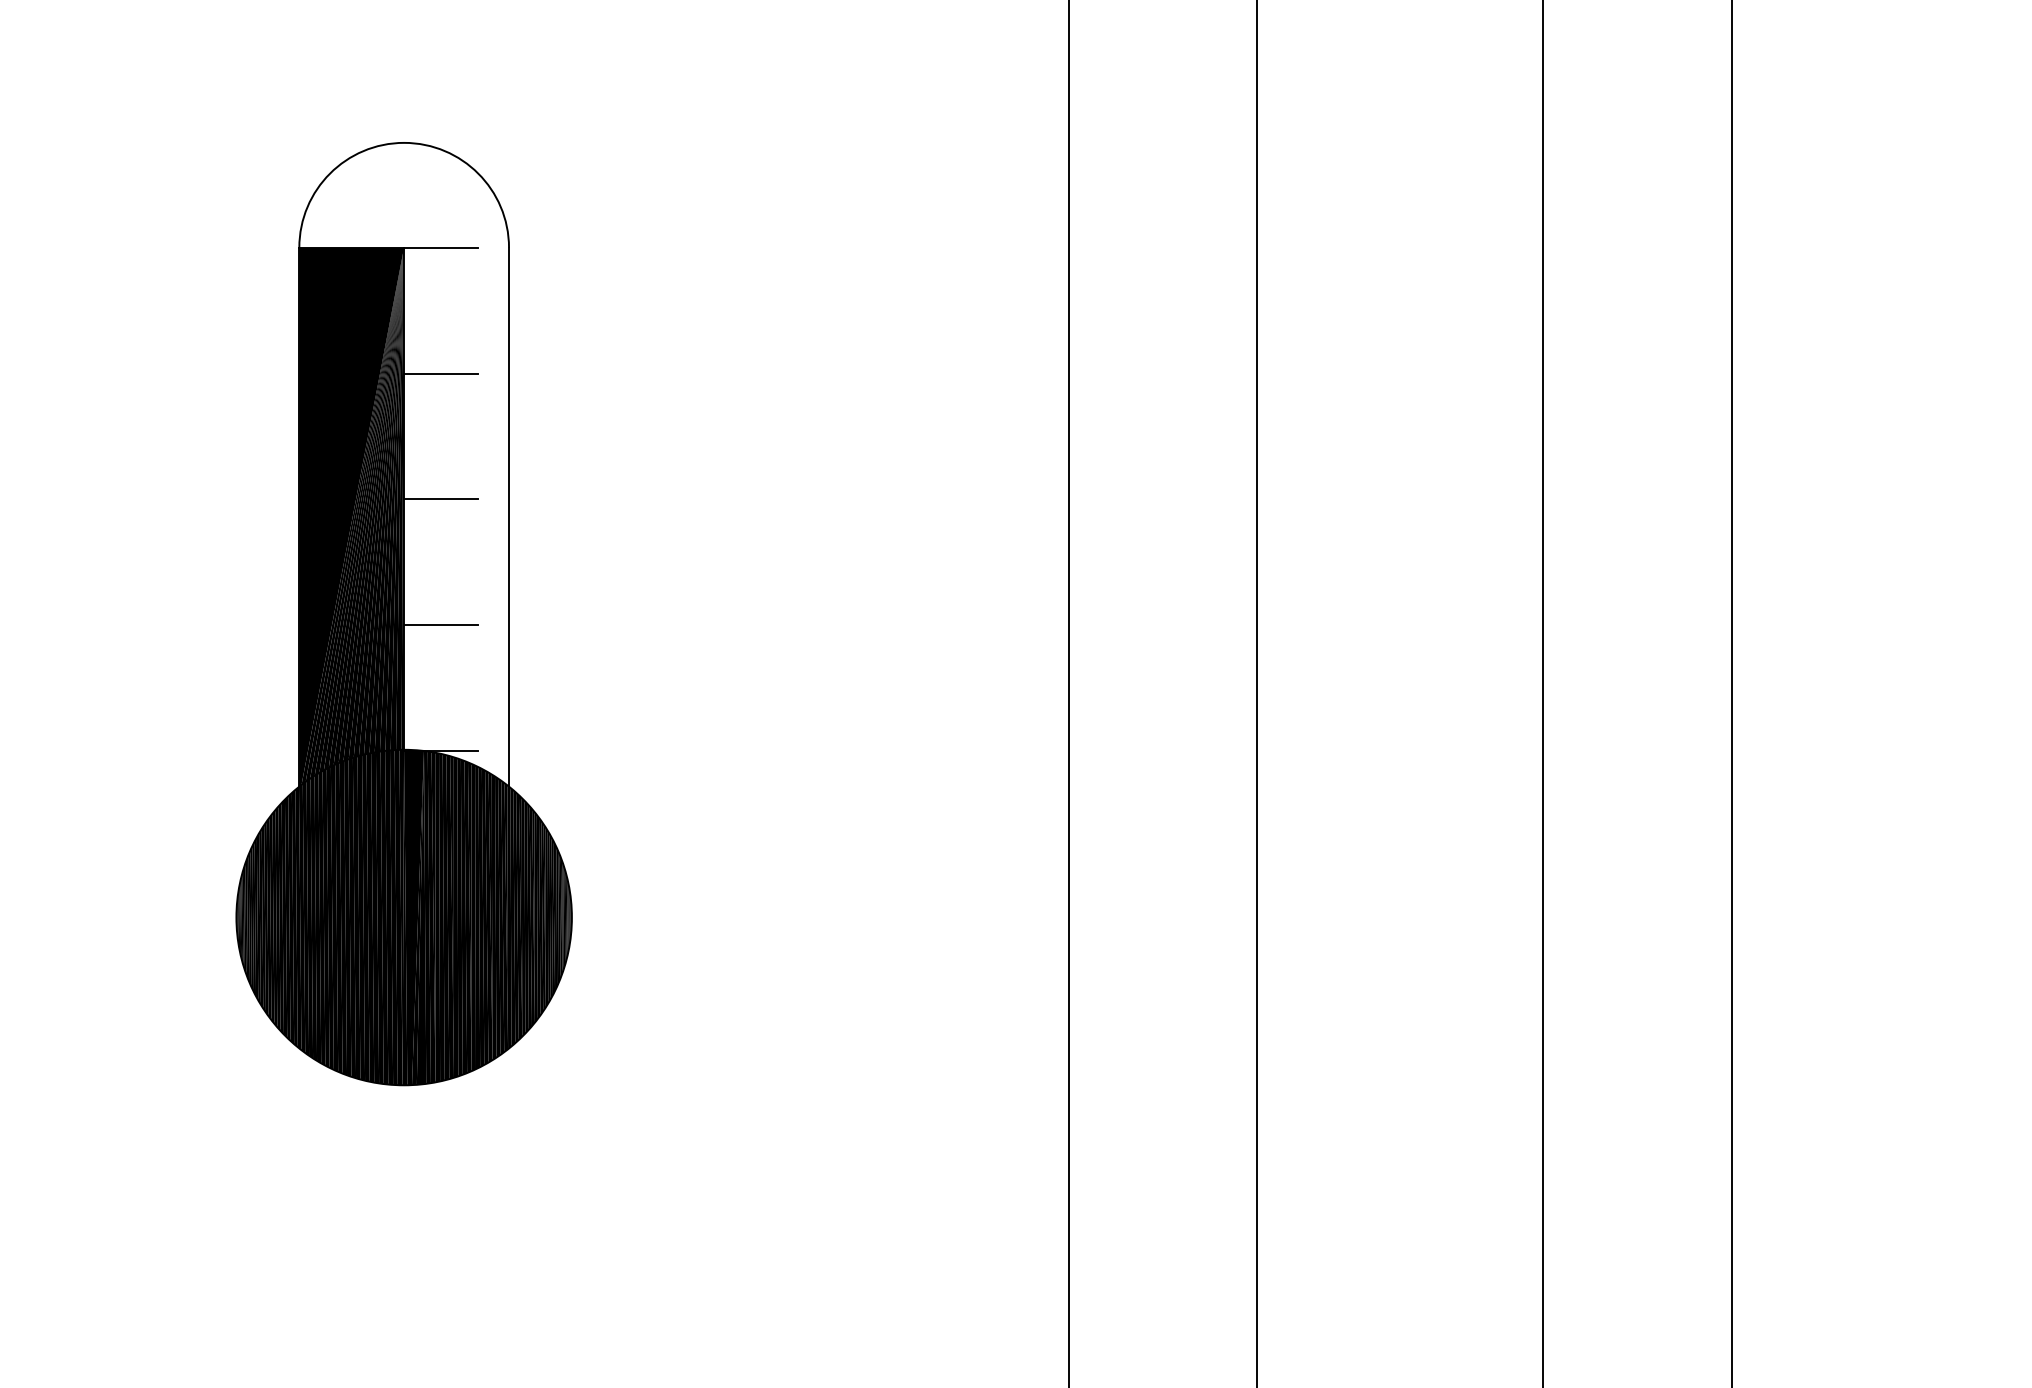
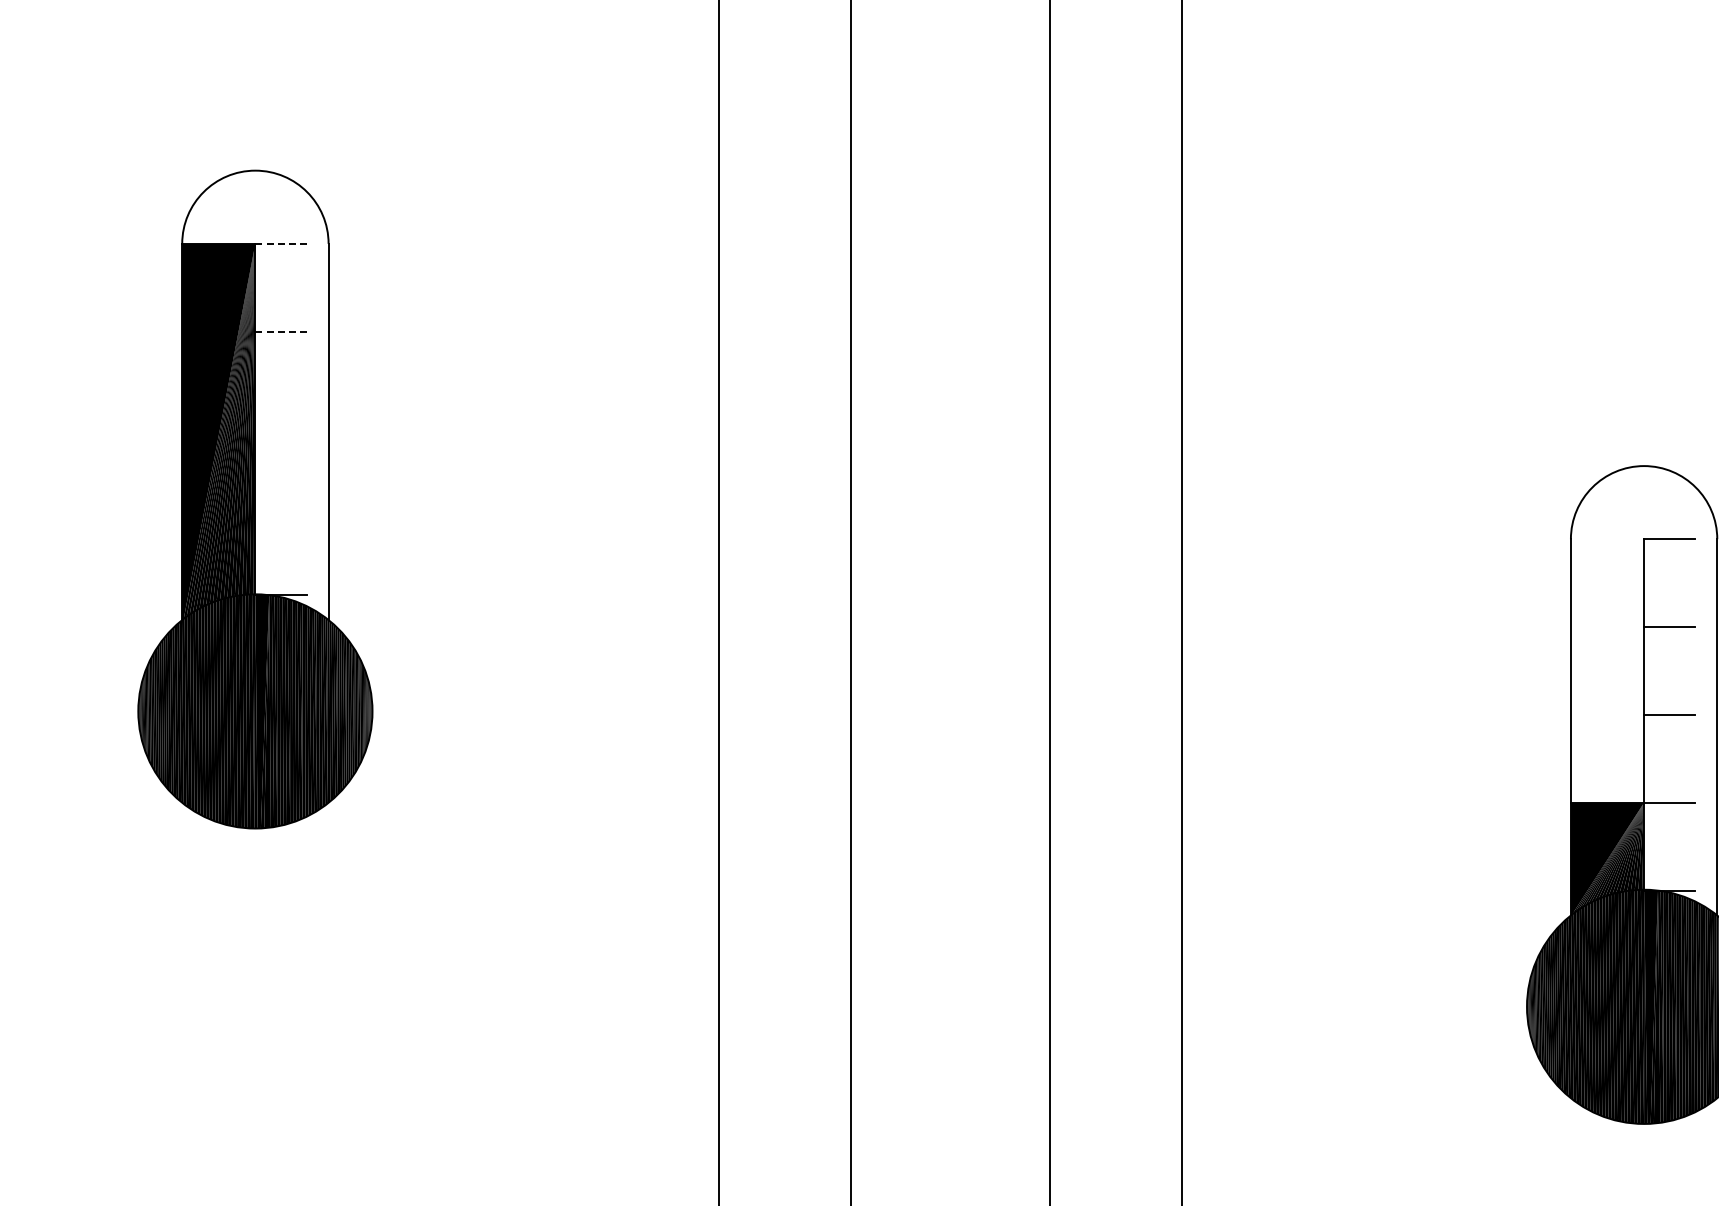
line: (441, 247) -> (281, 243), solid -> dashed
line: (441, 373) -> (281, 331), solid -> dashed
line: (440, 499) -> (280, 419), removed
line: (440, 625) -> (280, 507), removed

